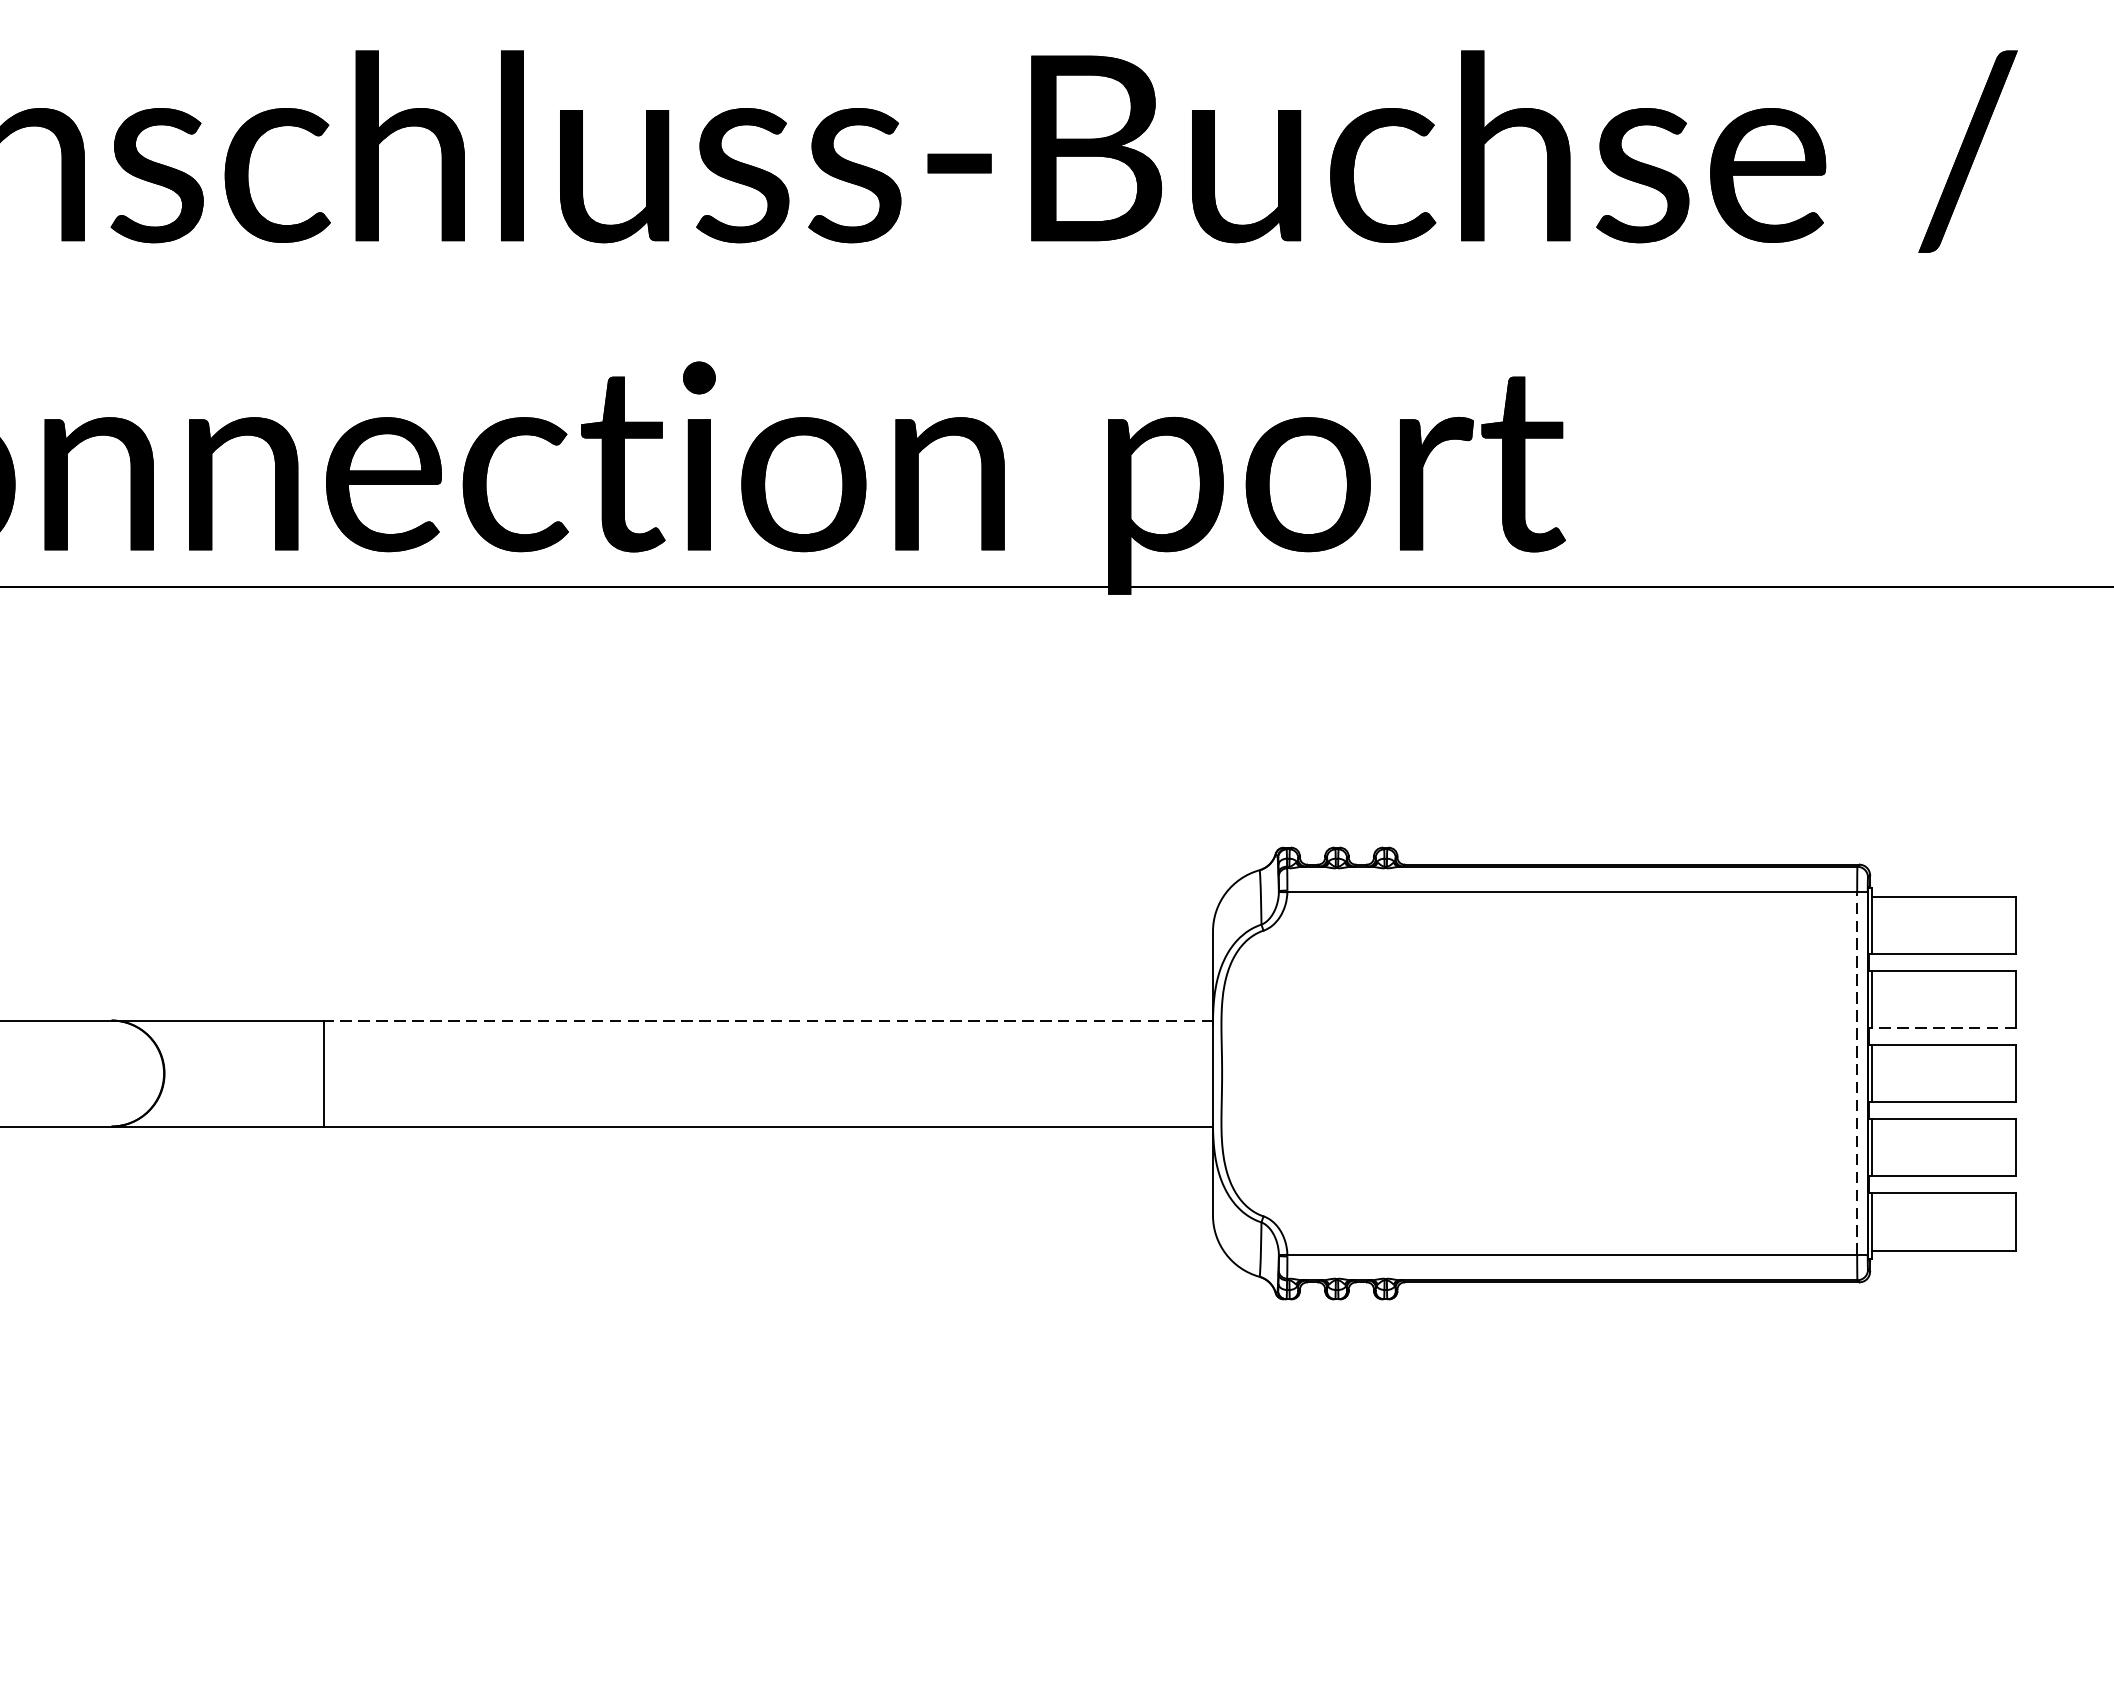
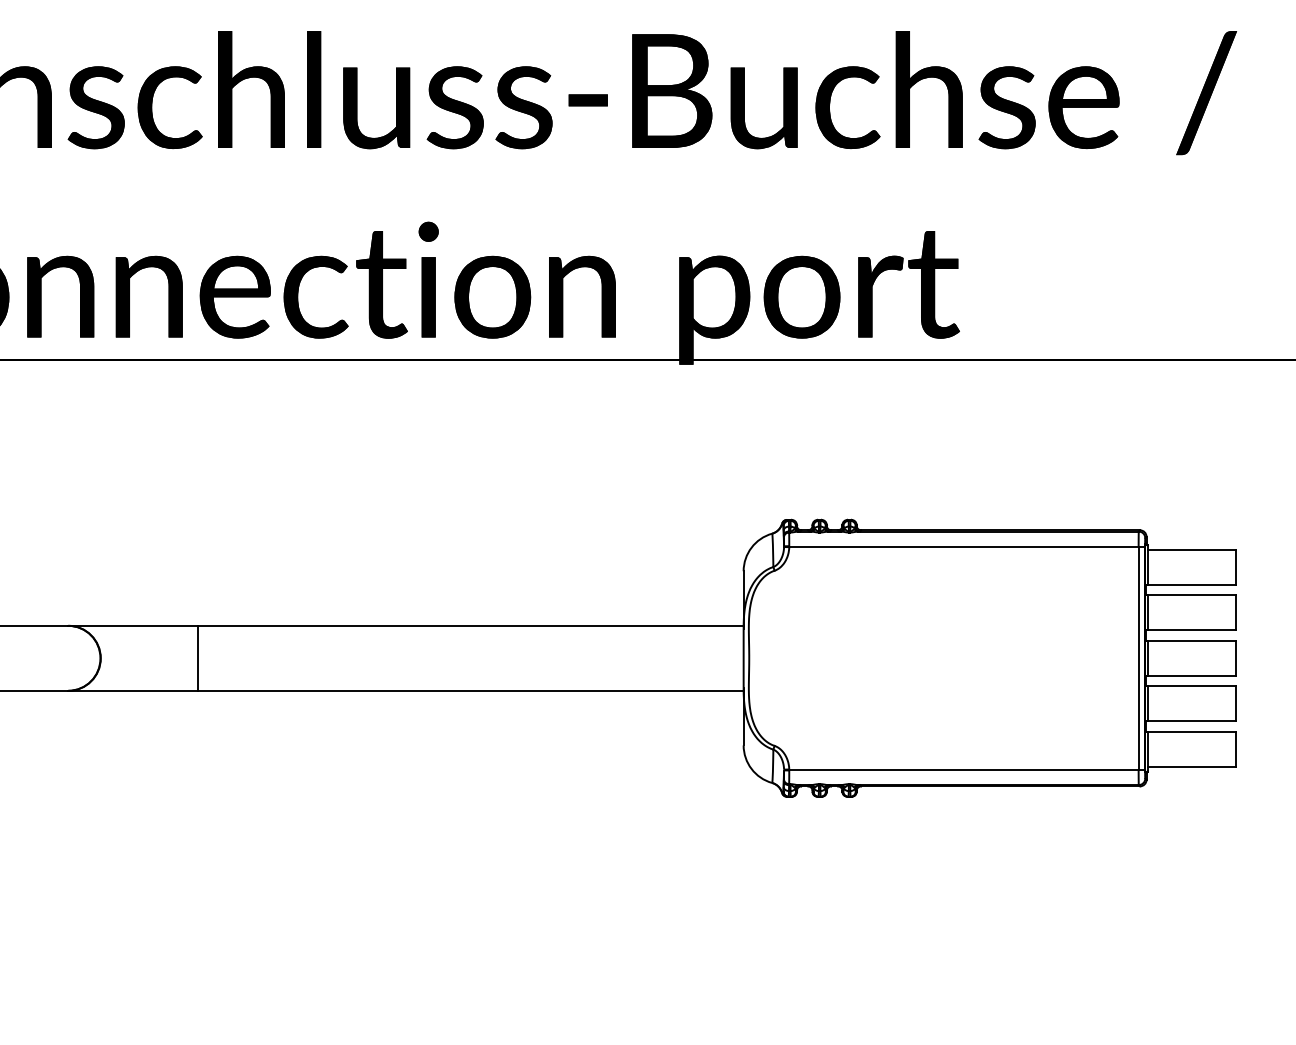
line: (767, 1019) -> (470, 625), dashed -> solid
line: (1943, 1028) -> (1191, 630), dashed -> solid
line: (1856, 1072) -> (1138, 657), dashed -> solid

